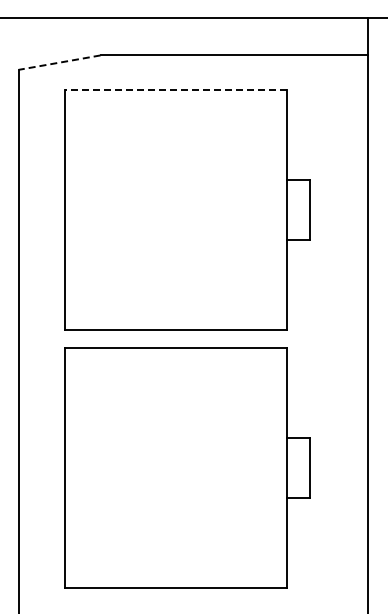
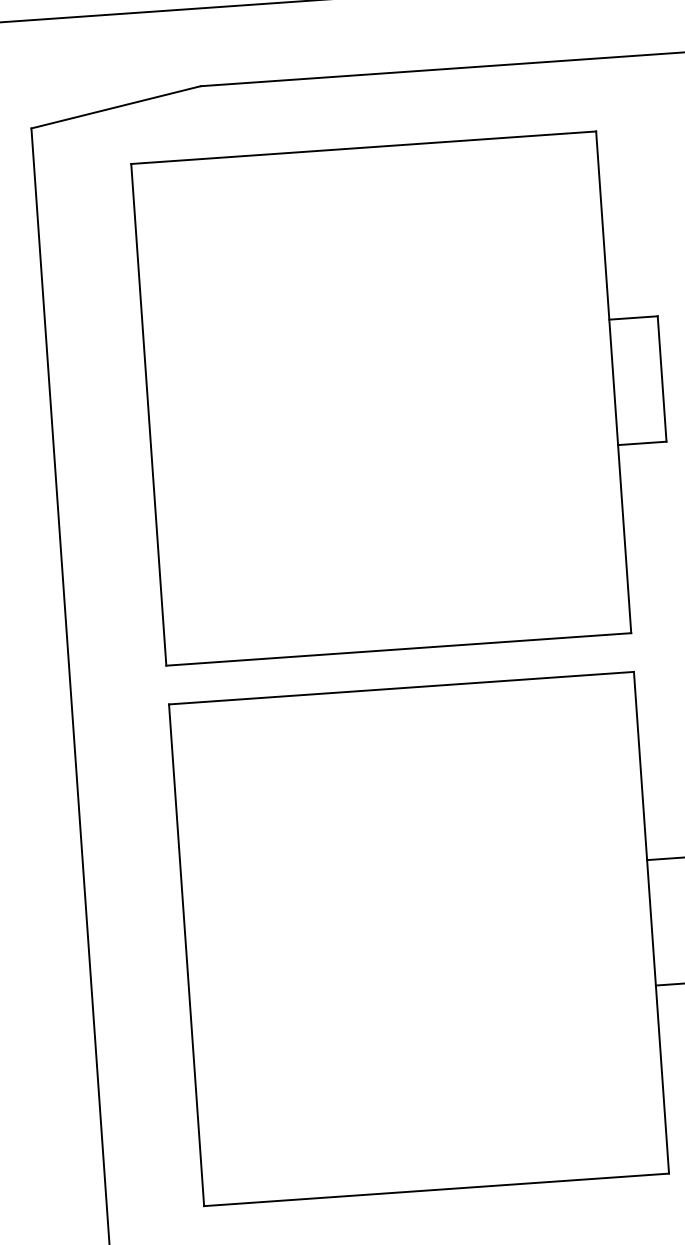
line: (59, 62) -> (115, 107), dashed -> solid
line: (175, 90) -> (362, 148), dashed -> solid

